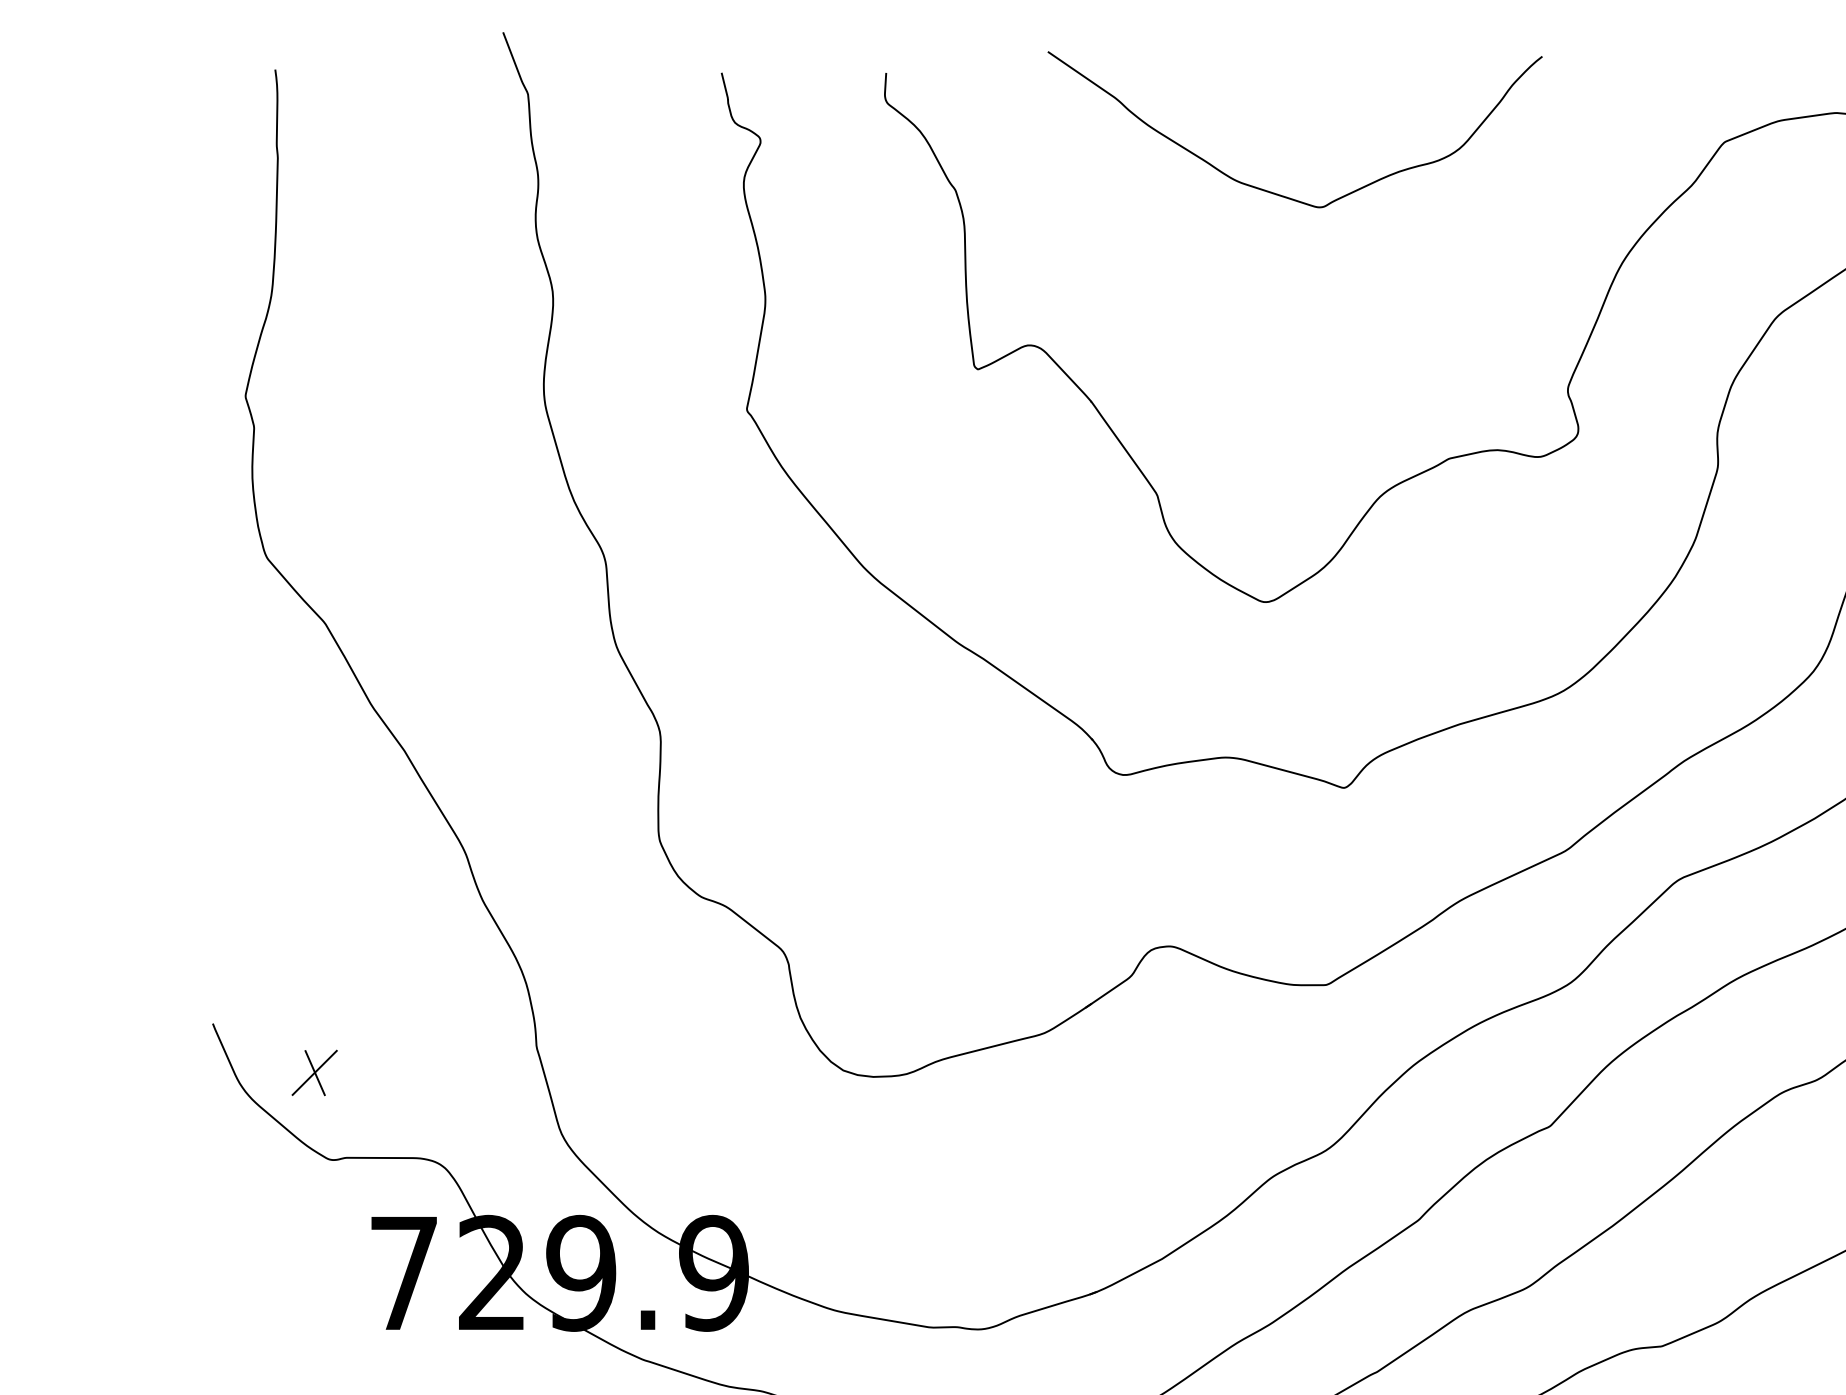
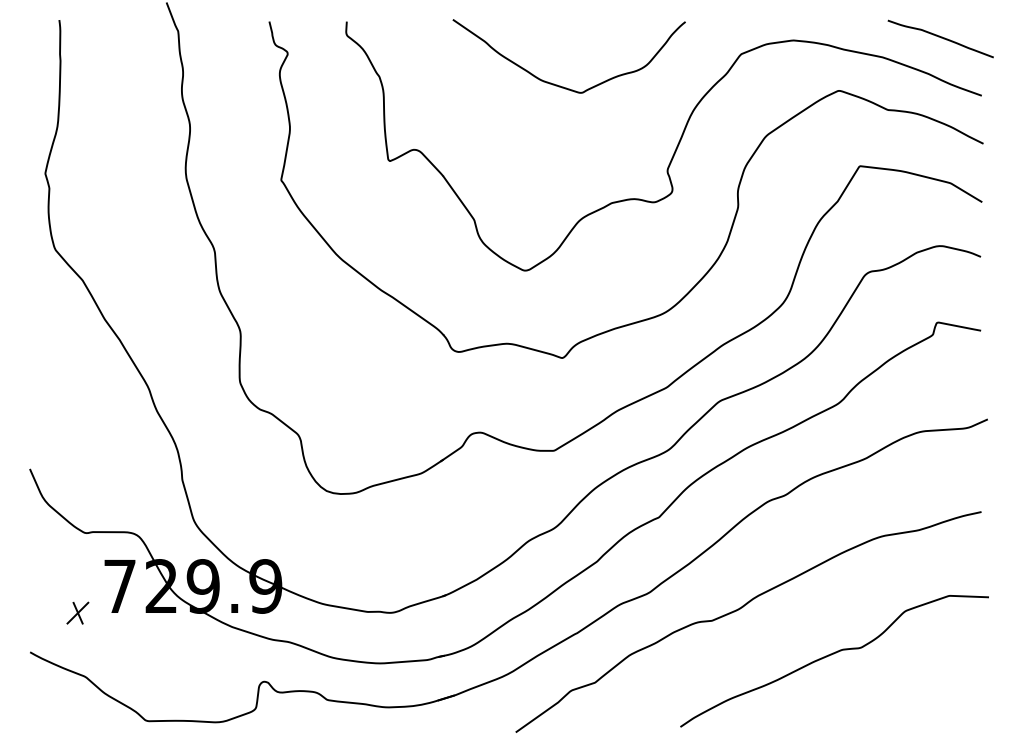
curve: (1270, 189) -> (557, 84), moved
part: (313, 1071) -> (77, 612), moved

